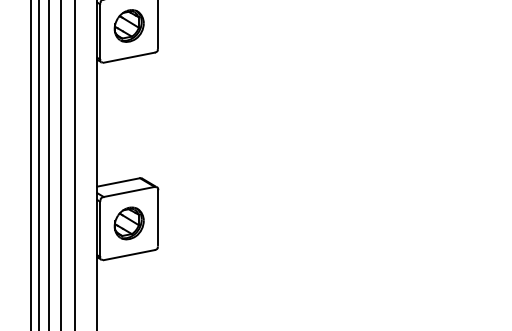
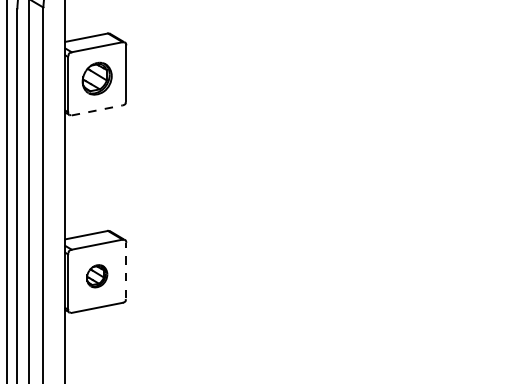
line: (129, 57) -> (97, 110), solid -> dashed
line: (158, 217) -> (126, 270), solid -> dashed
part: (128, 223) -> (96, 276), size x0.7

